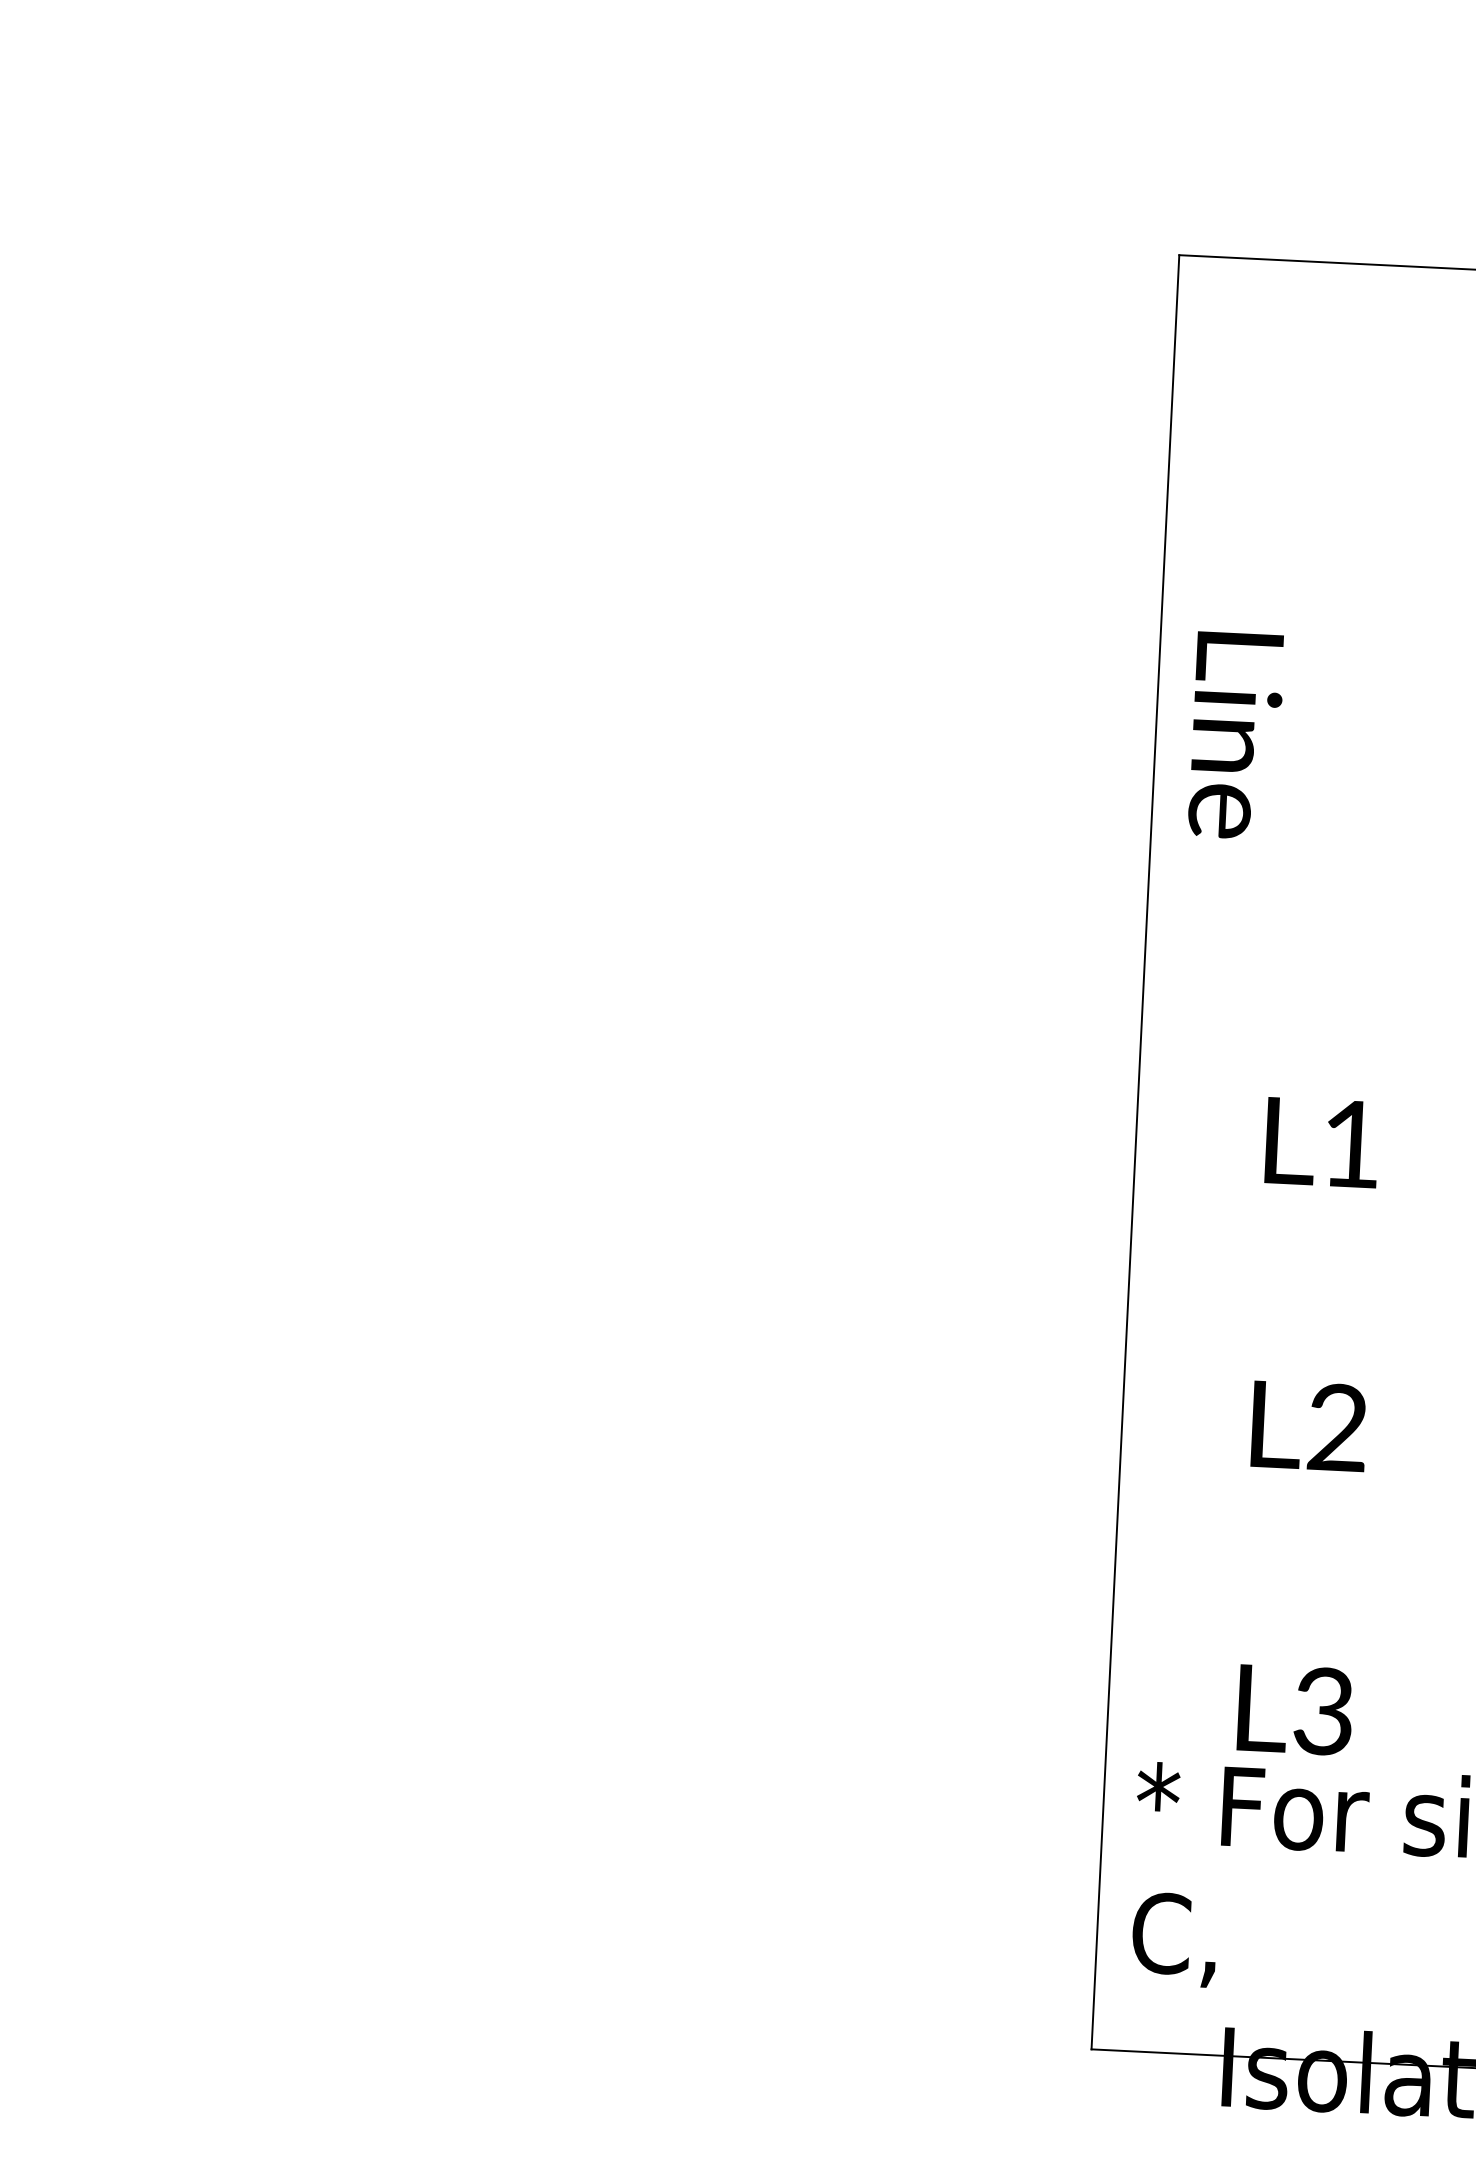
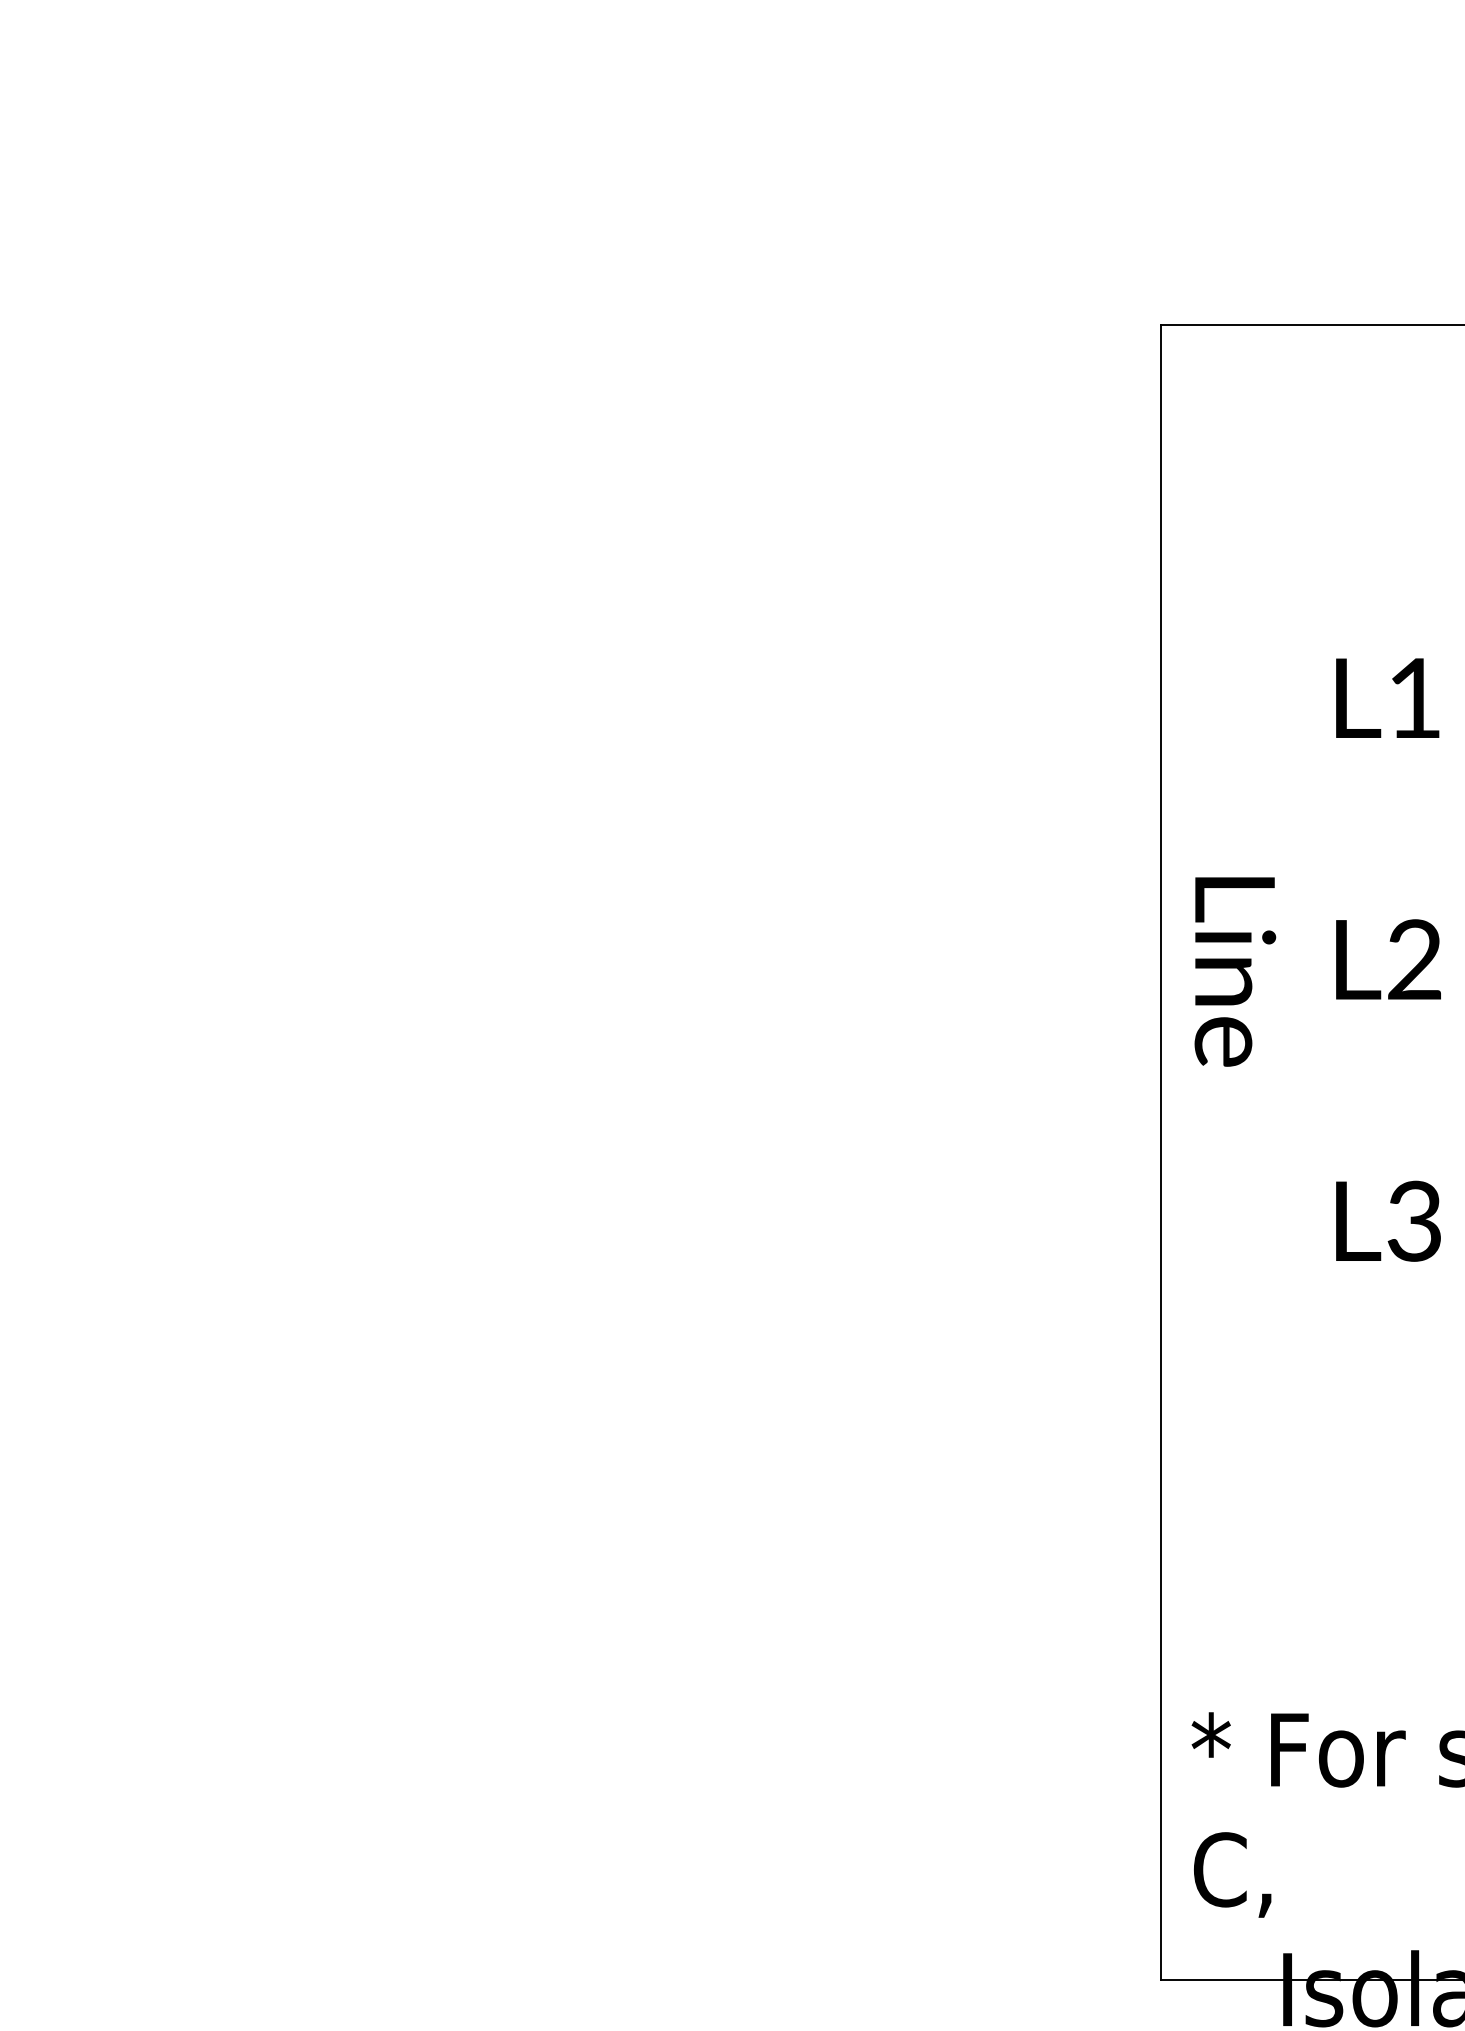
text: (1236, 735) -> (1235, 971), moved
text: (1309, 1426) -> (1388, 959), moved

